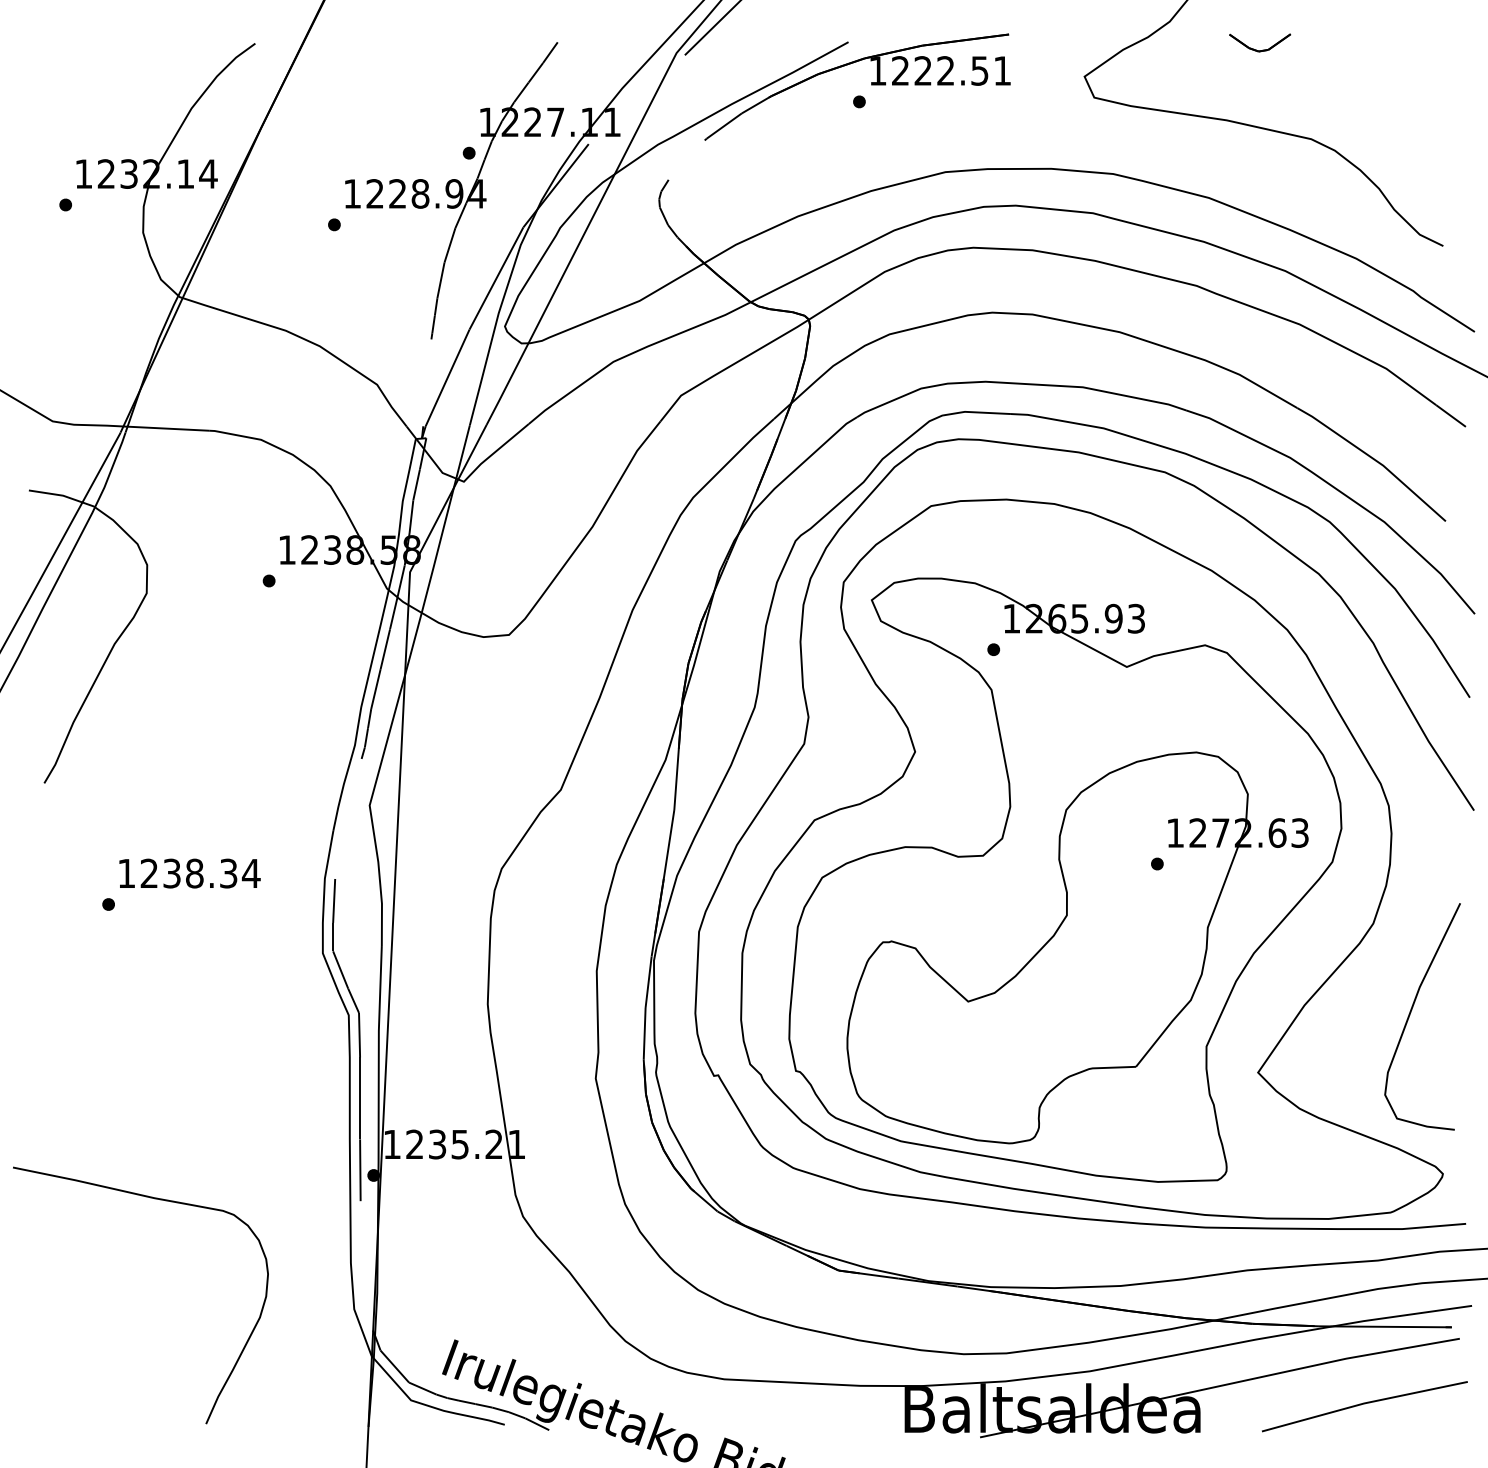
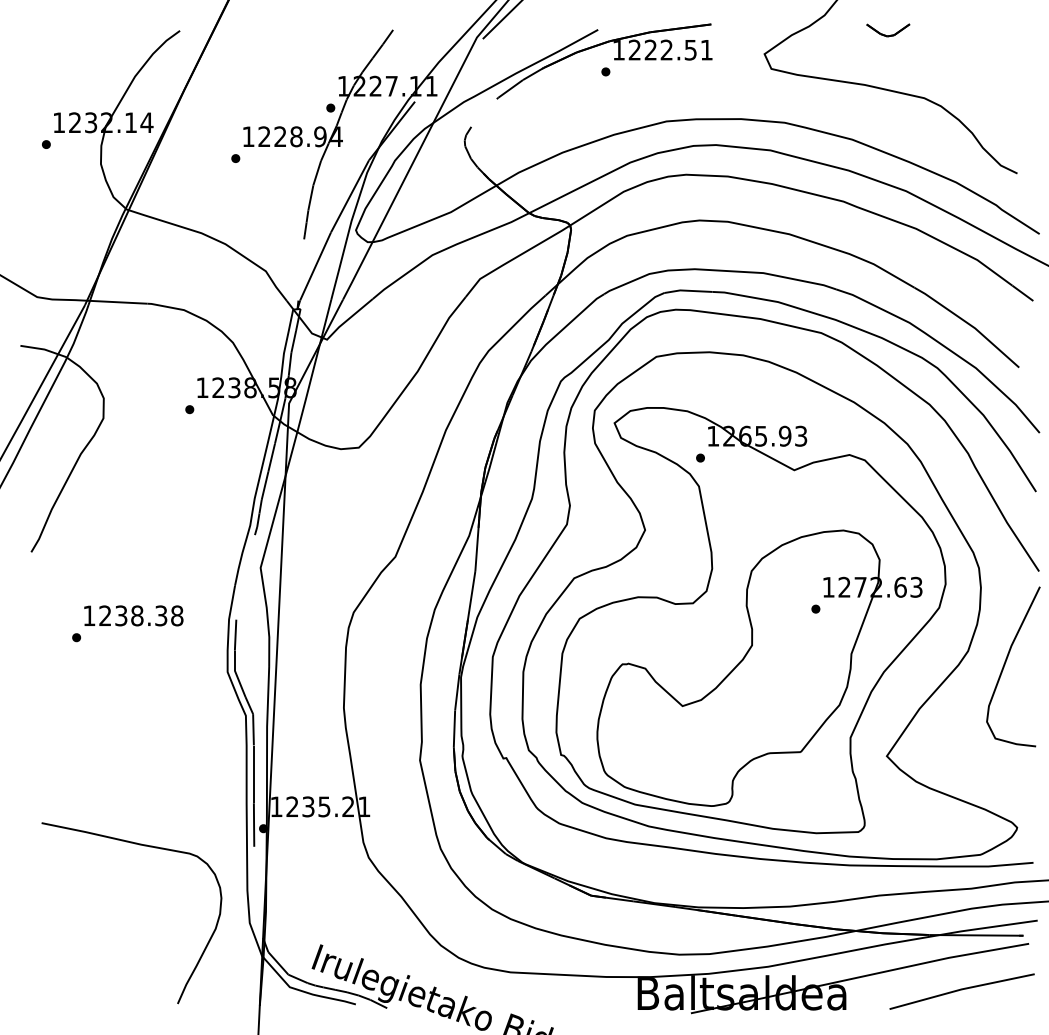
text: (250, 873) -> (176, 615), 1238.34 -> 1238.38
curve: (1412, 1010) -> (1006, 662), moved
curve: (154, 1199) -> (141, 845), moved

